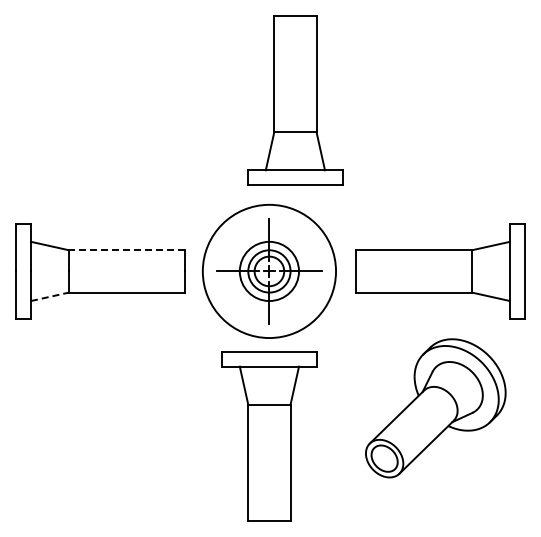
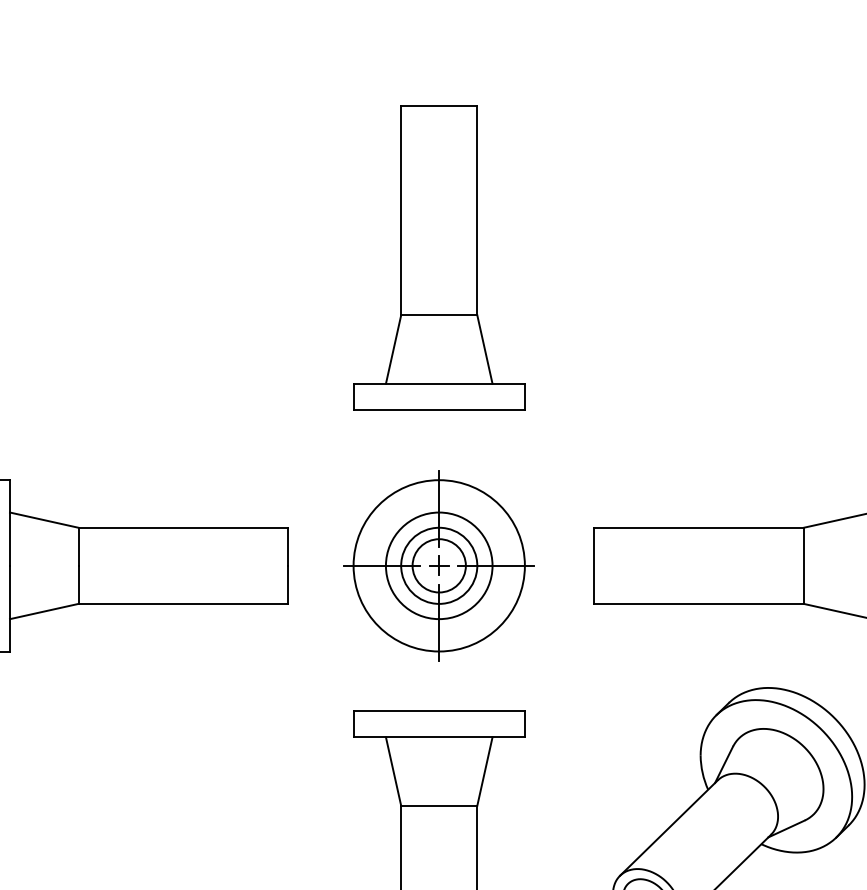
part: (295, 100) -> (439, 258), moved
line: (126, 250) -> (181, 528), dashed -> solid
circle: (269, 271) -> (439, 565), size x0.71
line: (50, 296) -> (45, 610), dashed -> solid

